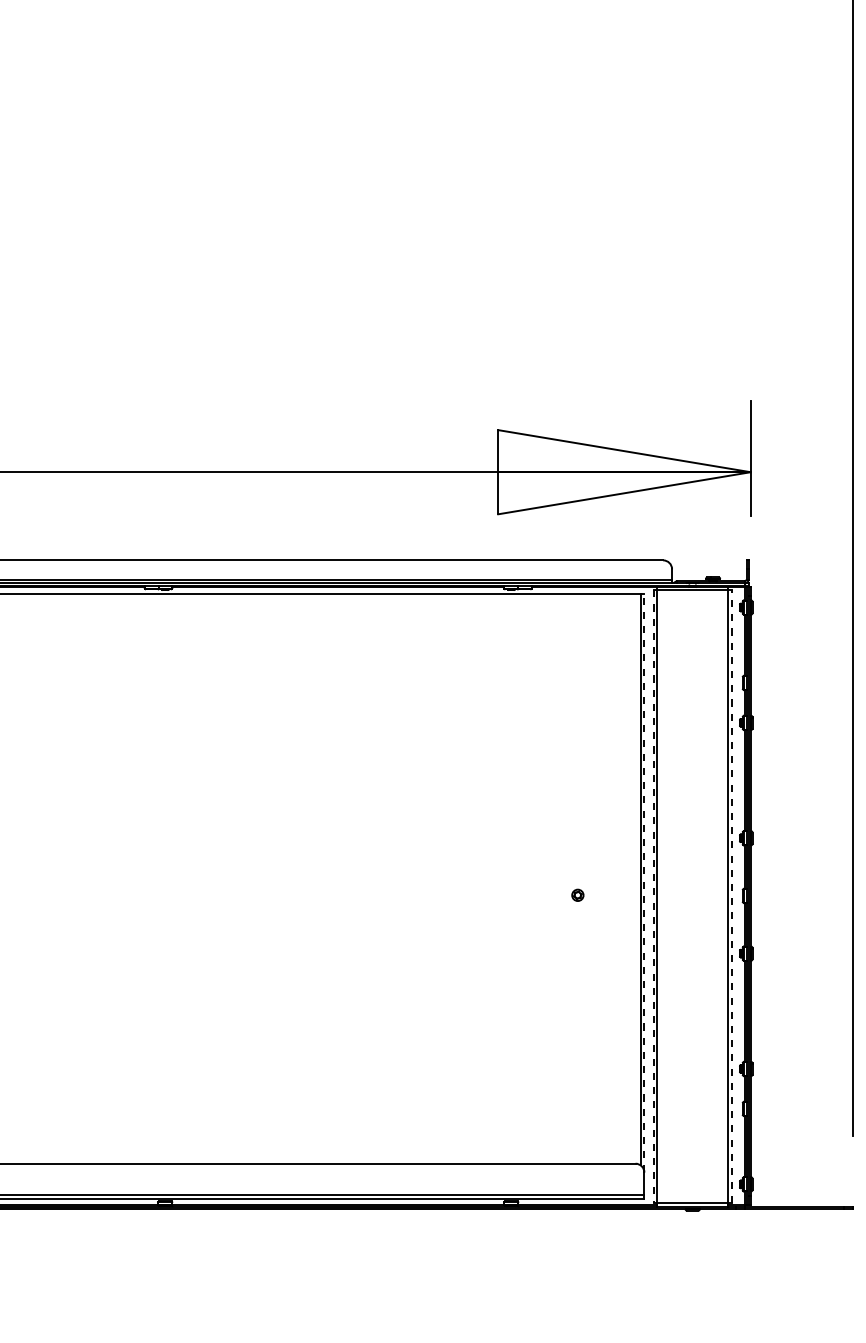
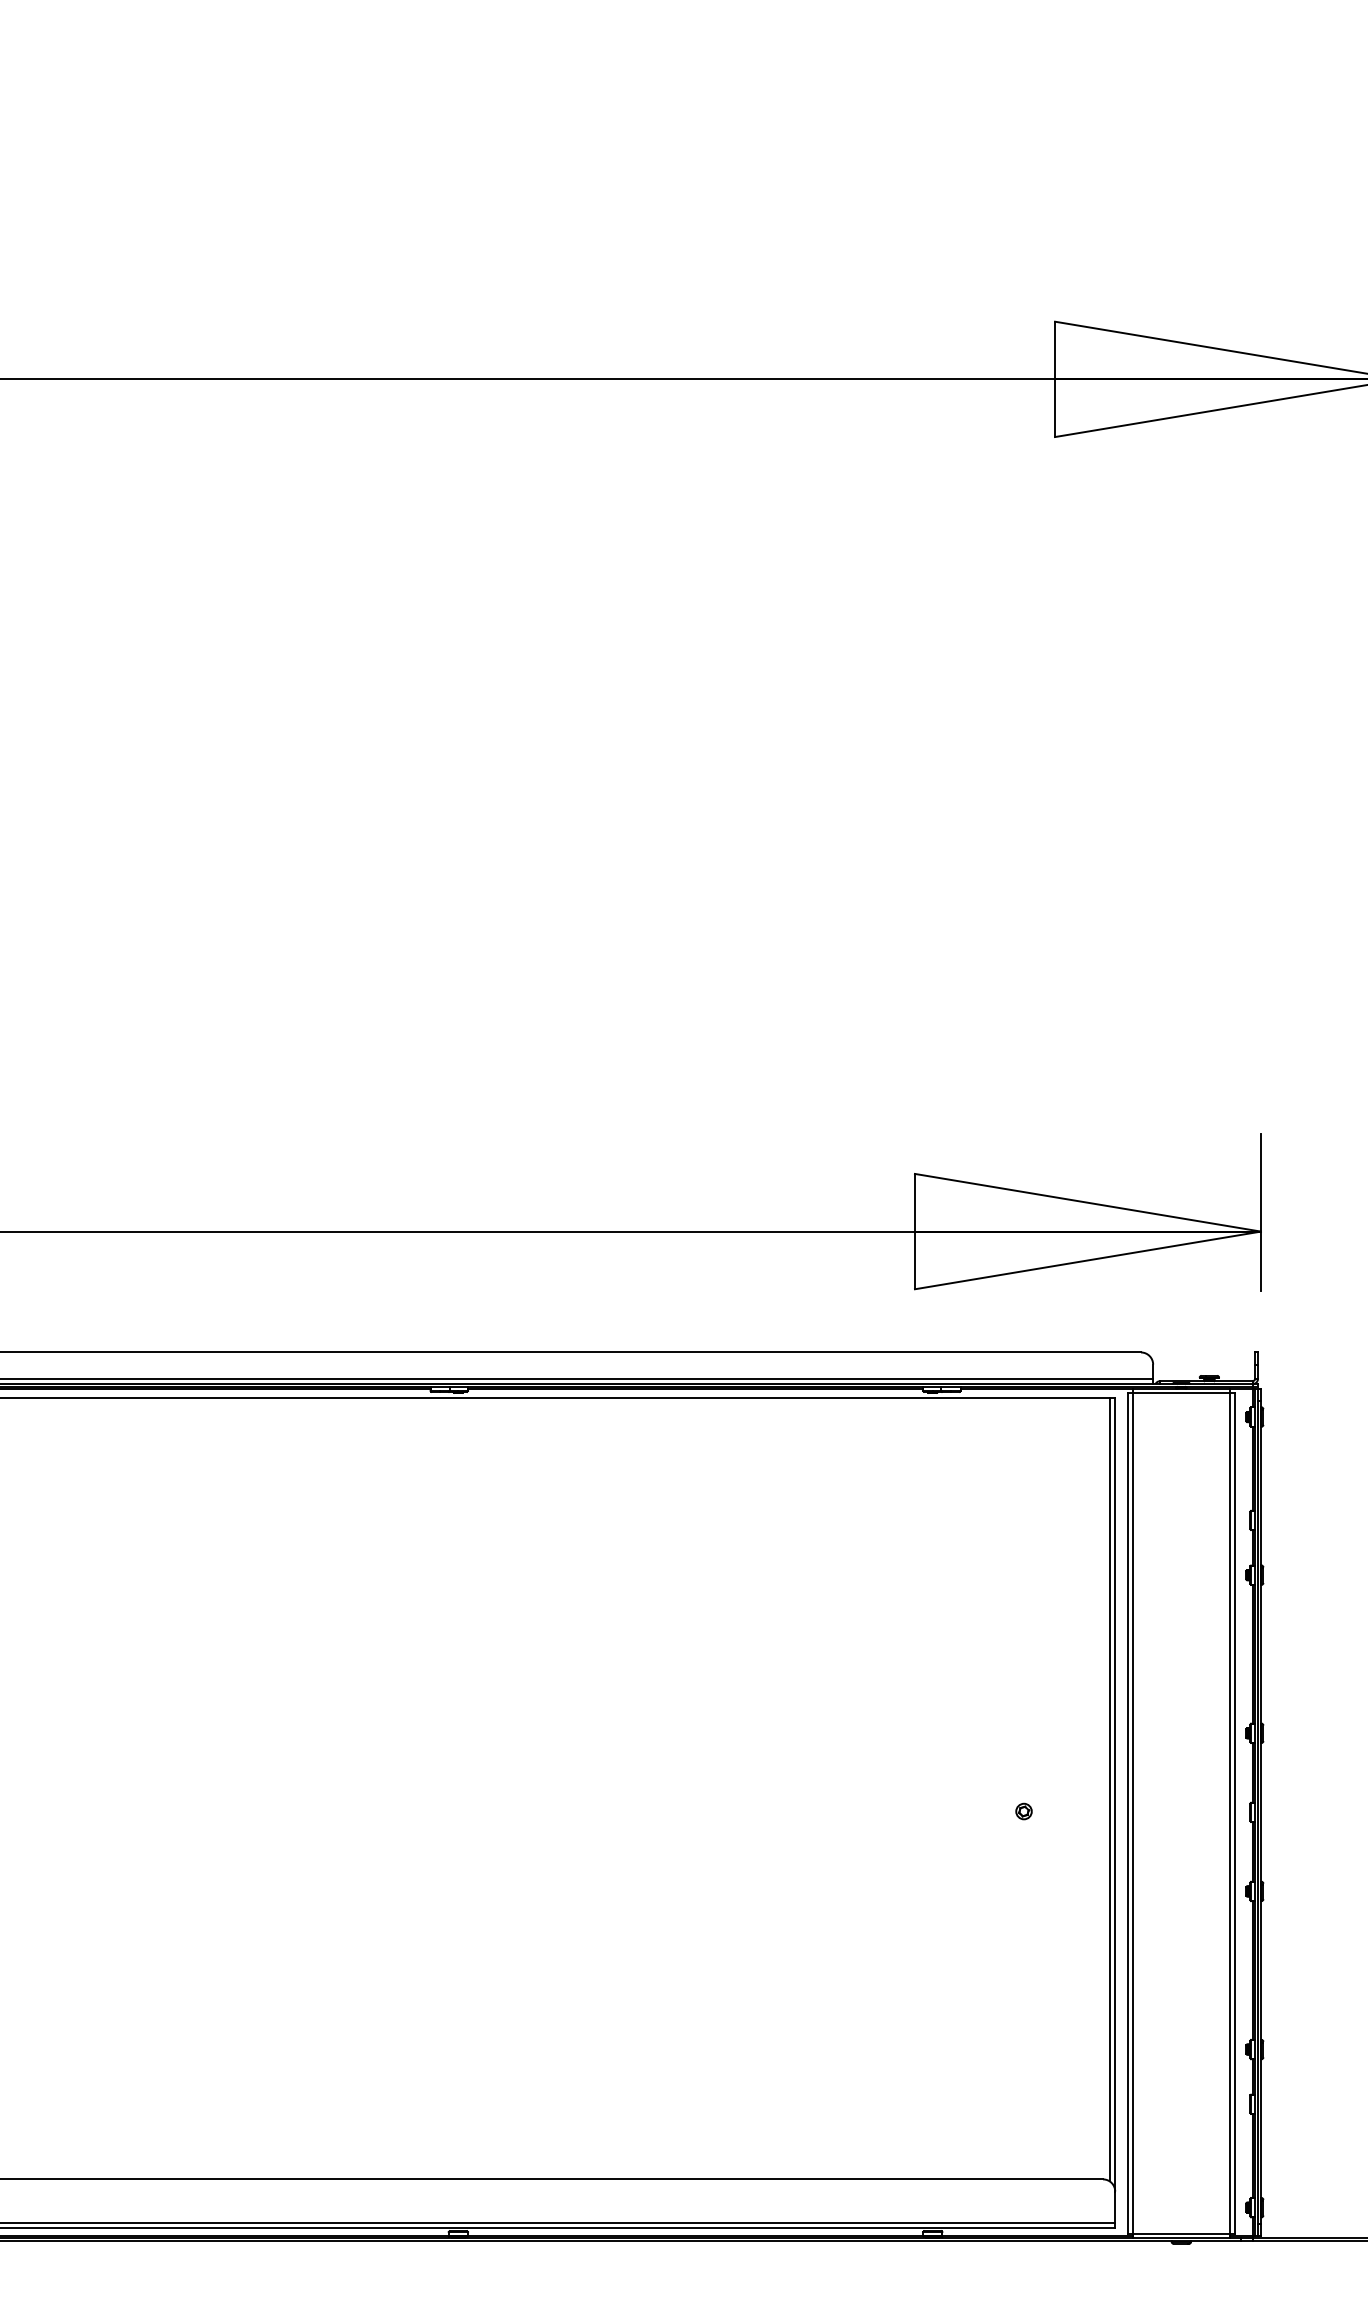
line: (644, 882) -> (1115, 1794), dashed -> solid
line: (731, 896) -> (1234, 1813), dashed -> solid
line: (654, 897) -> (1128, 1814), dashed -> solid

